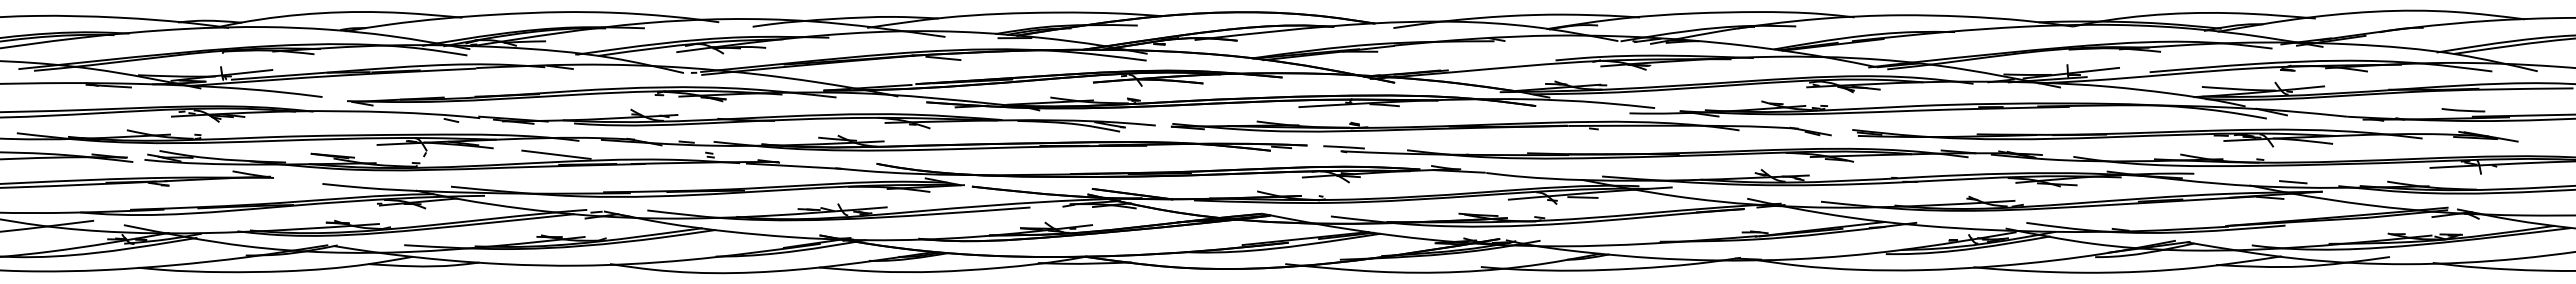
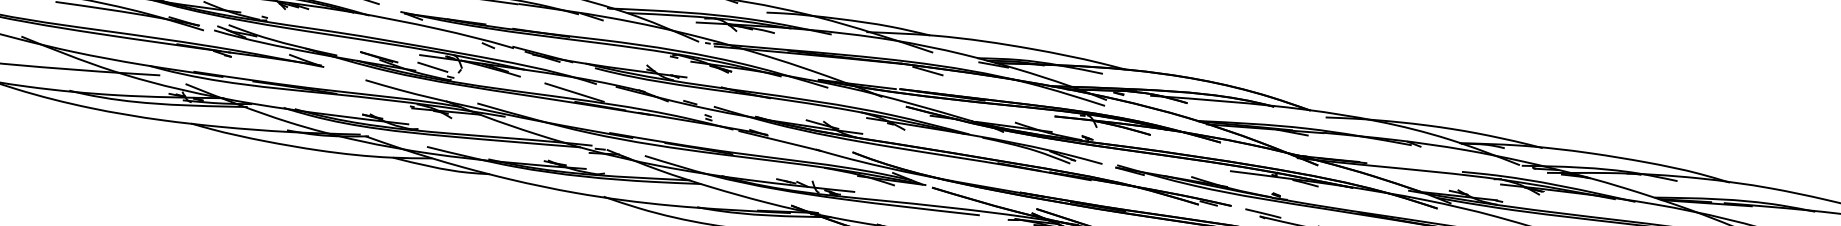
line: (394, 155) -> (433, 67), added

